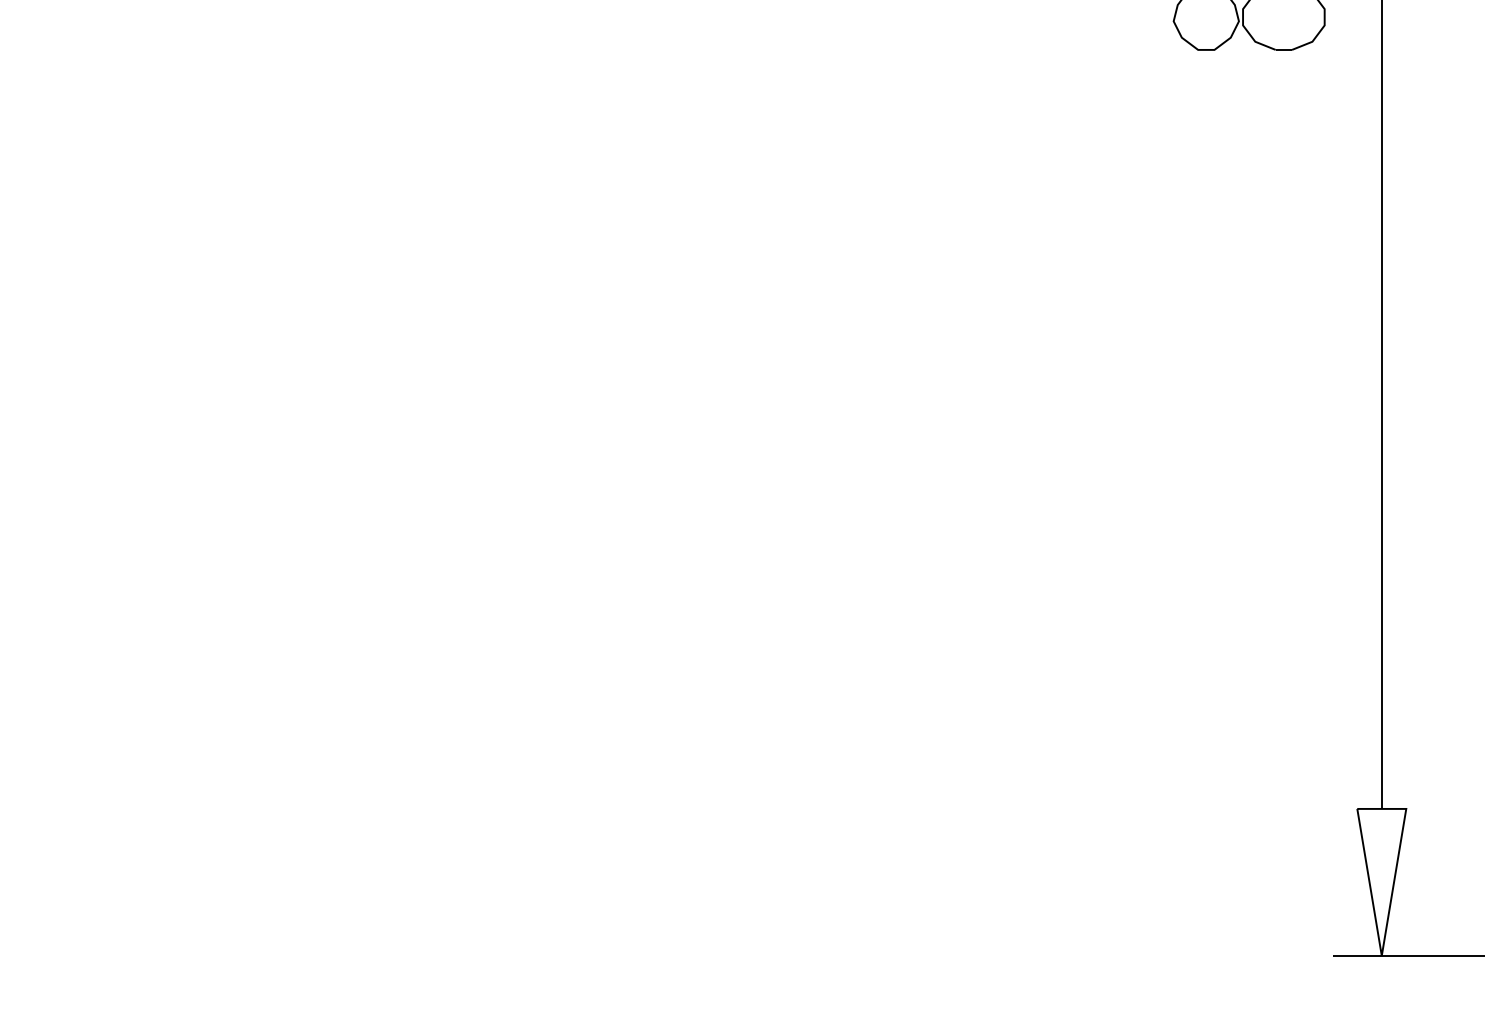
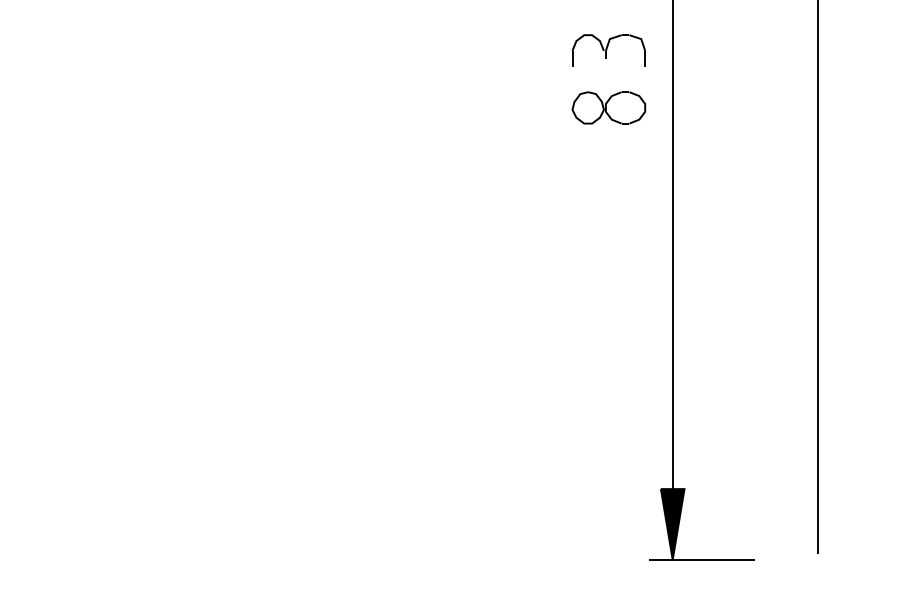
fill: (1381, 882) -> (672, 524), added

